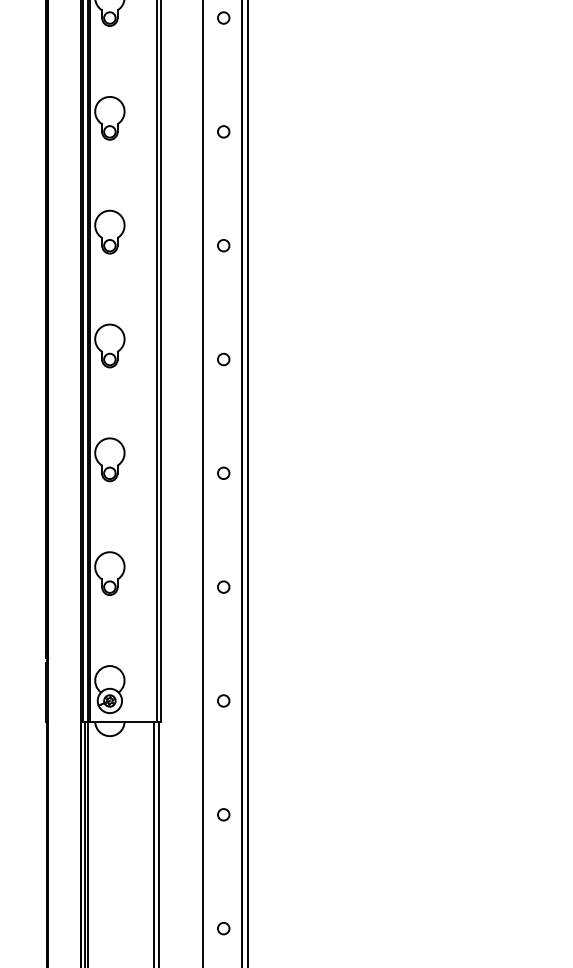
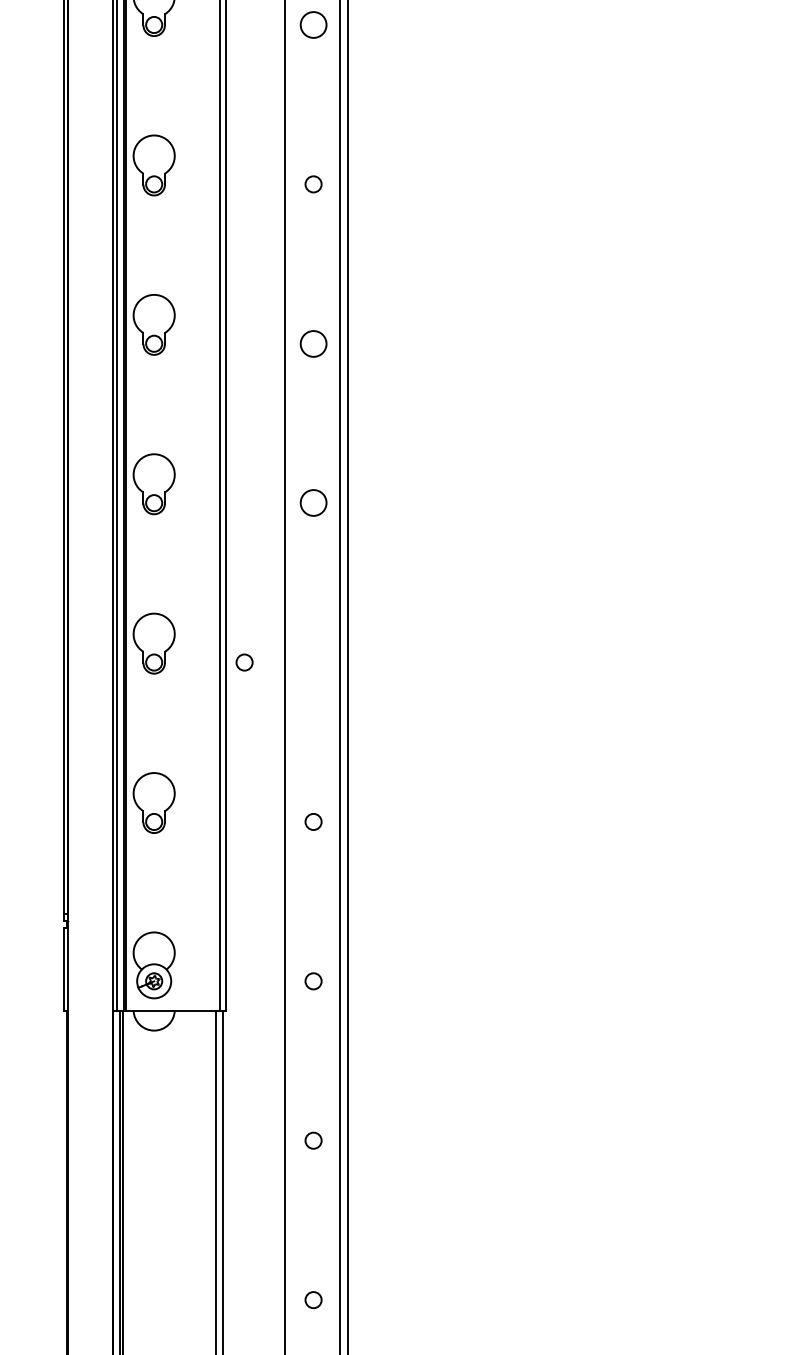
circle: (223, 17) -> (313, 24), size x1.6
circle: (223, 245) -> (313, 343), size x1.6
circle: (223, 359) -> (313, 503), size x1.6
circle: (223, 473) -> (244, 662), moved

